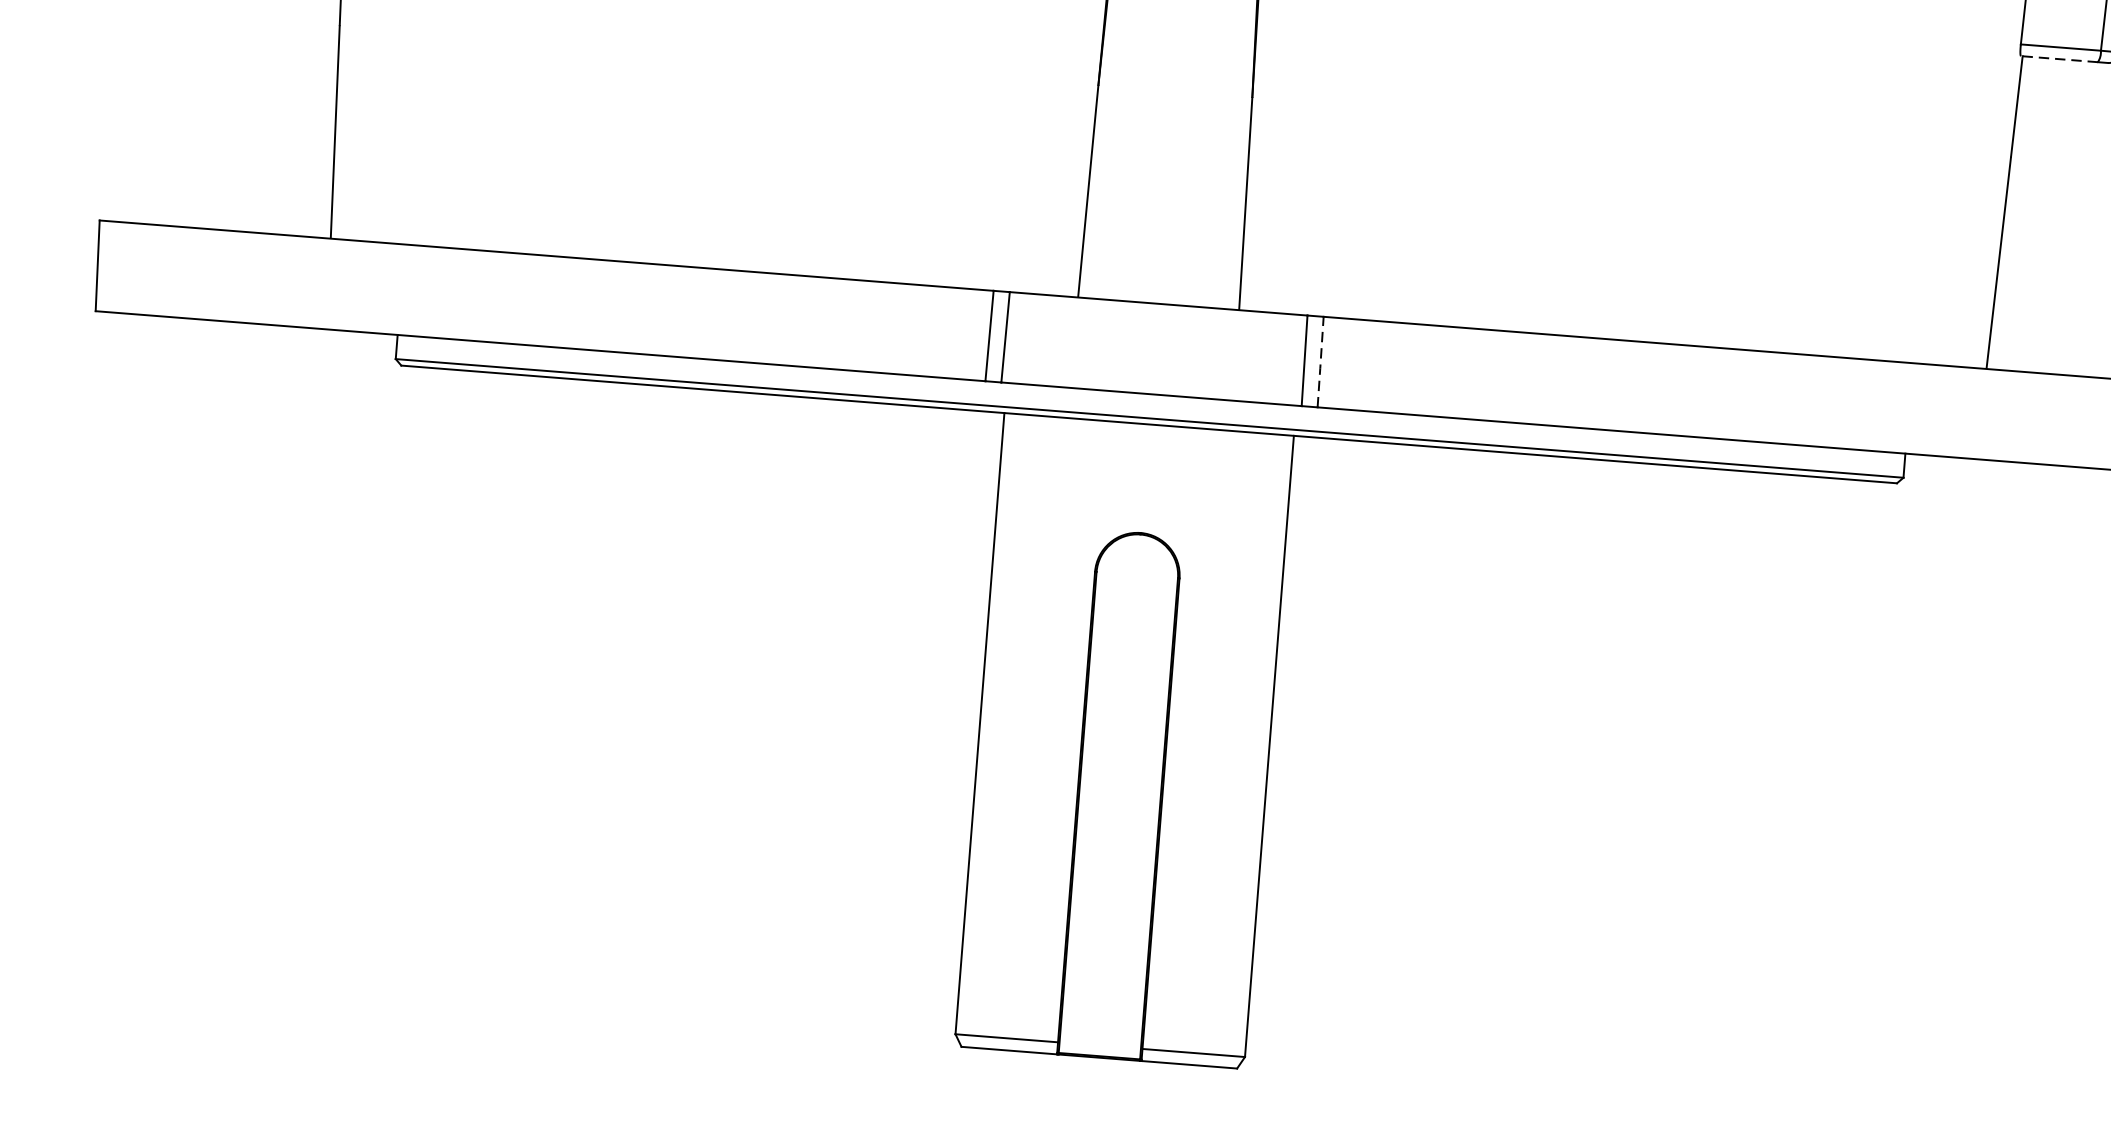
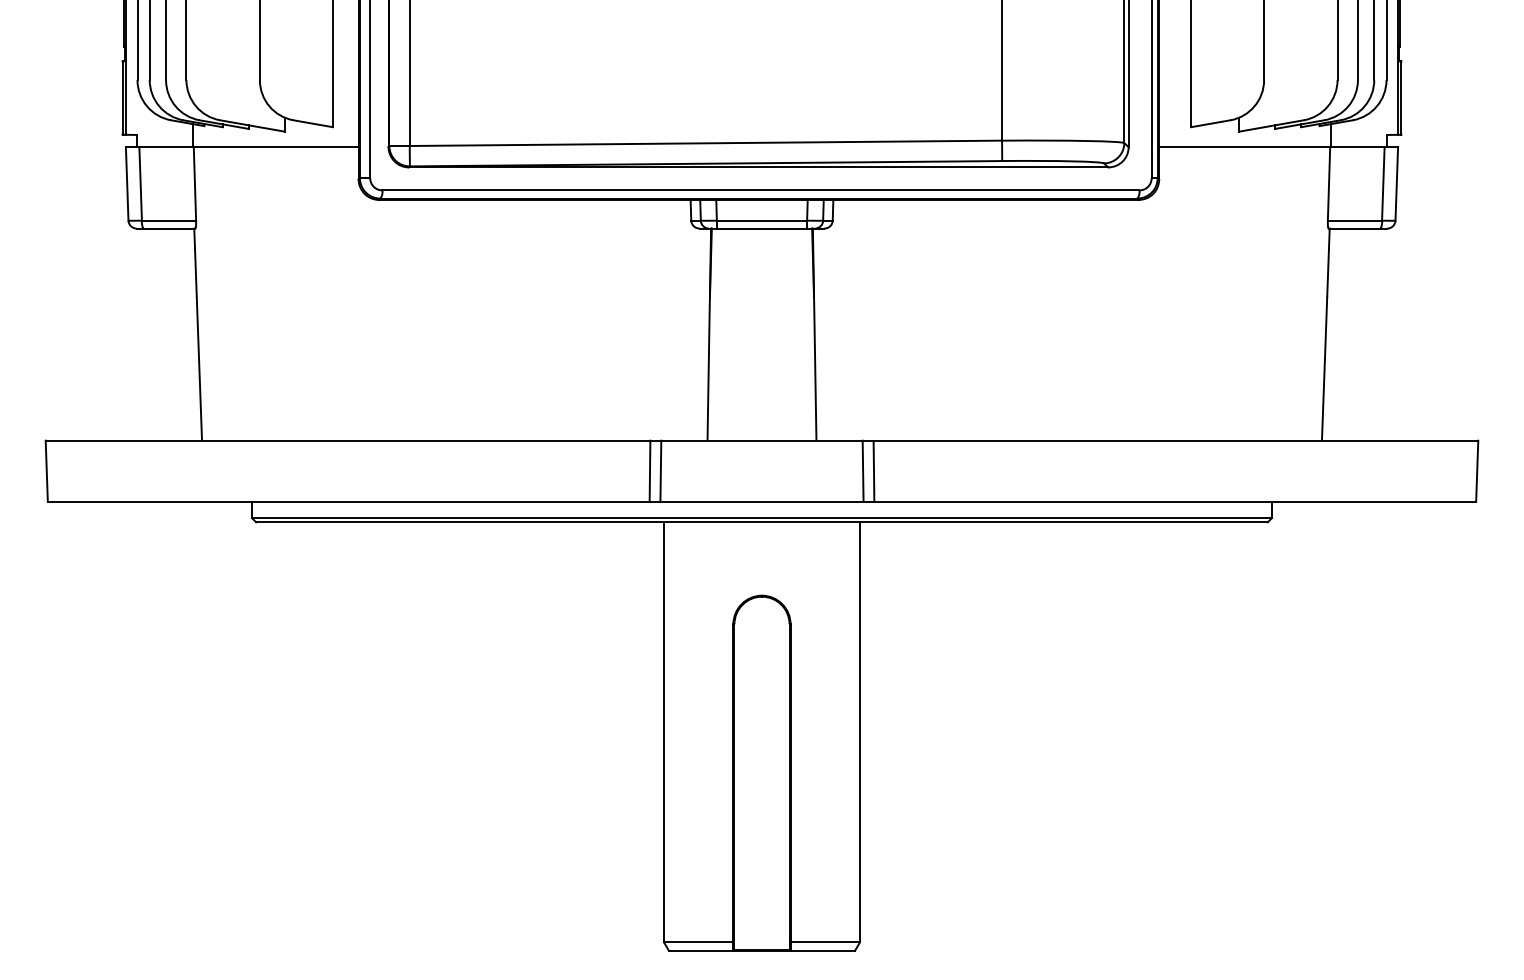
line: (2059, 59) -> (1354, 228), dashed -> solid
line: (1321, 362) -> (874, 471), dashed -> solid

